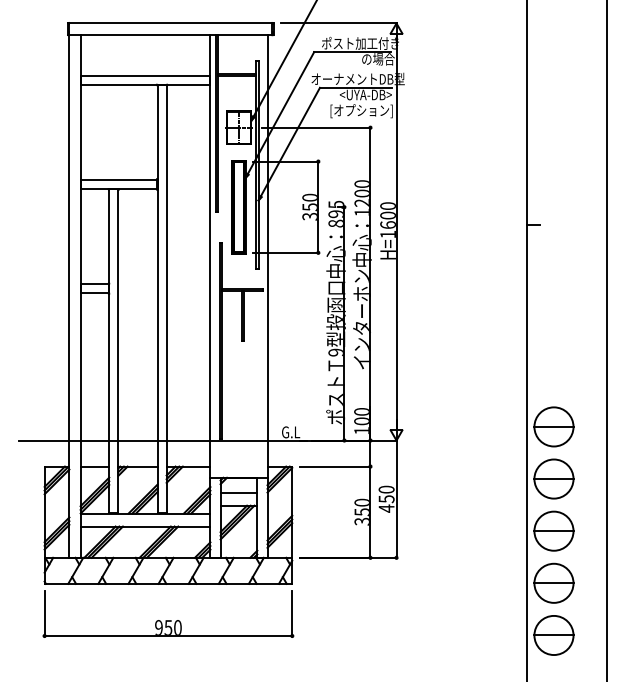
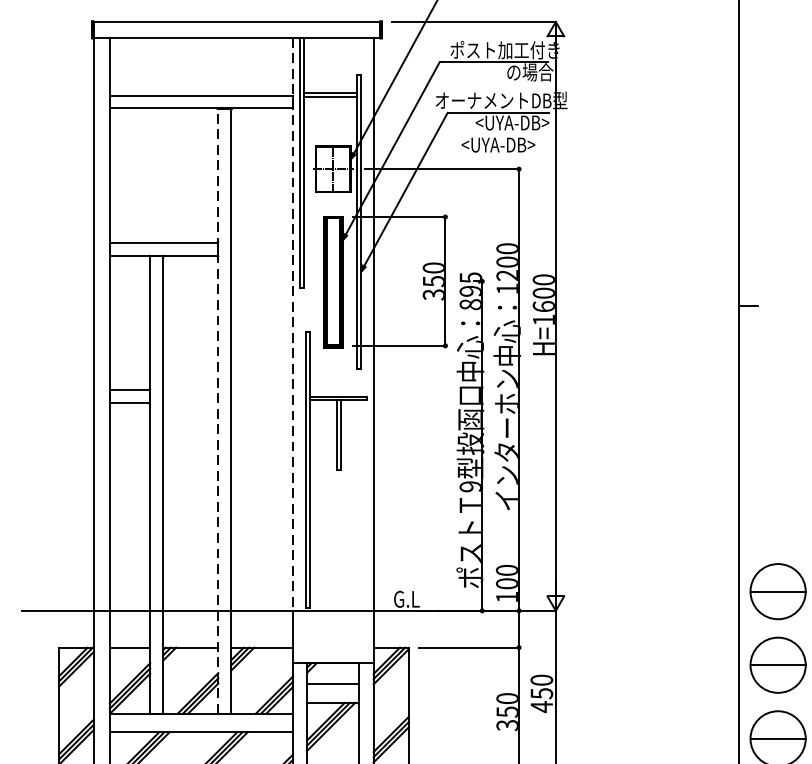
text: (360, 111) -> (504, 146), [オプション] -> <UYA-DB>
line: (210, 237) -> (293, 324), solid -> dashed
line: (157, 298) -> (218, 410), solid -> dashed

